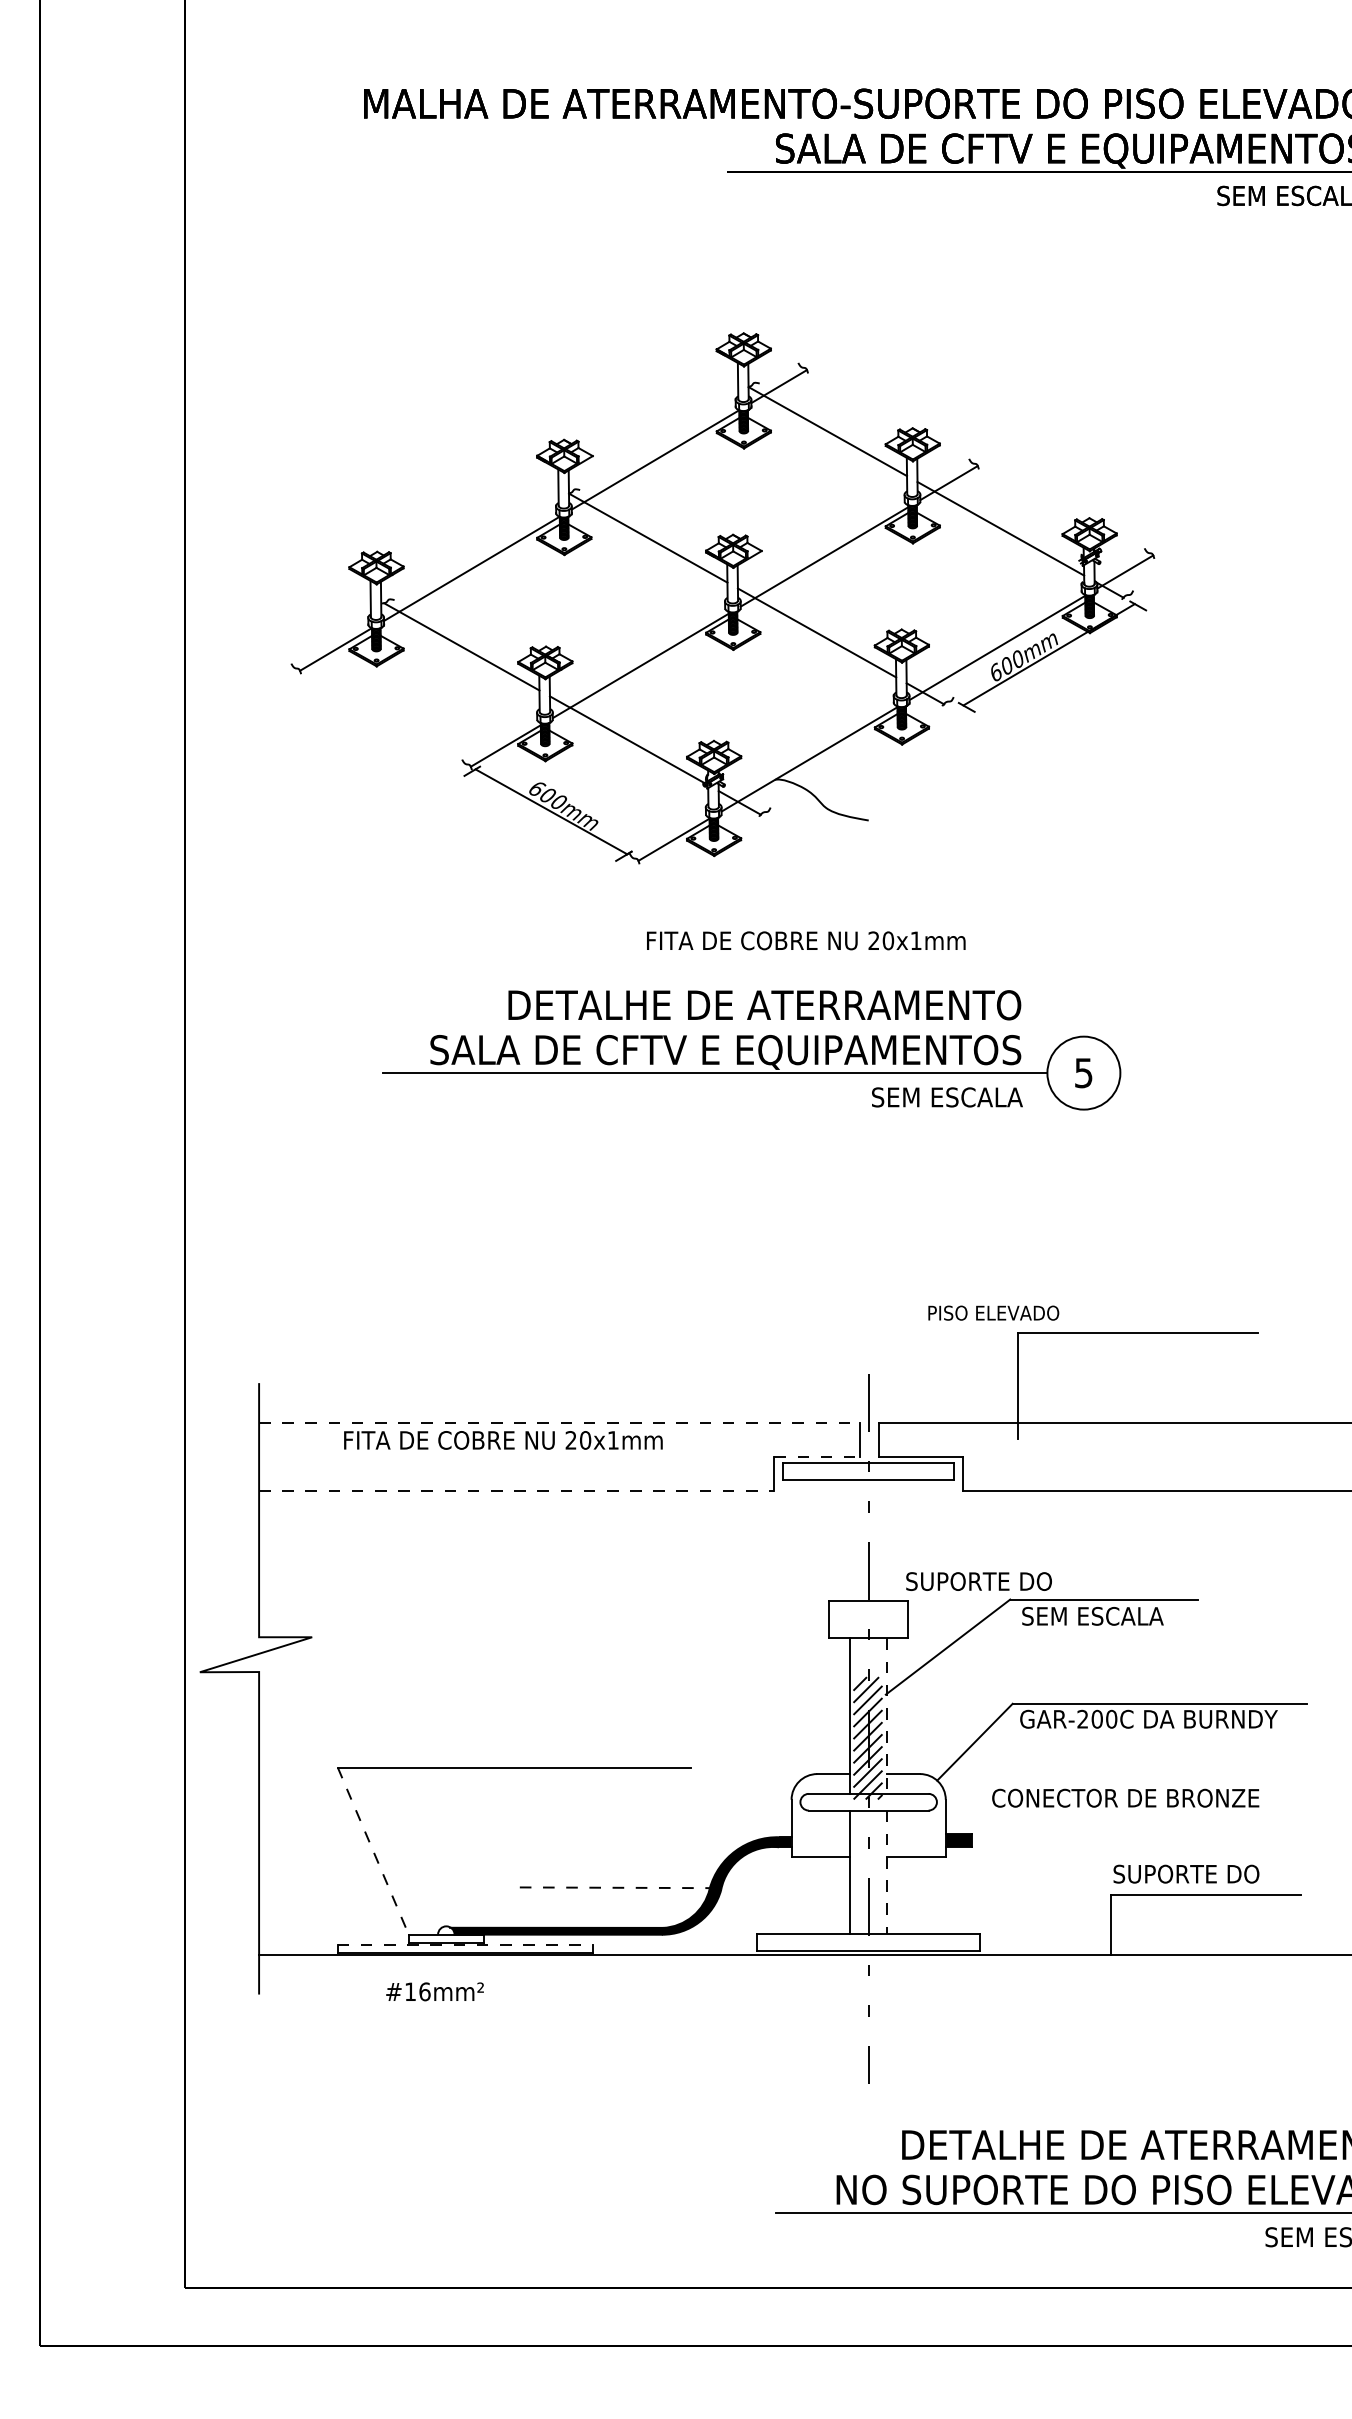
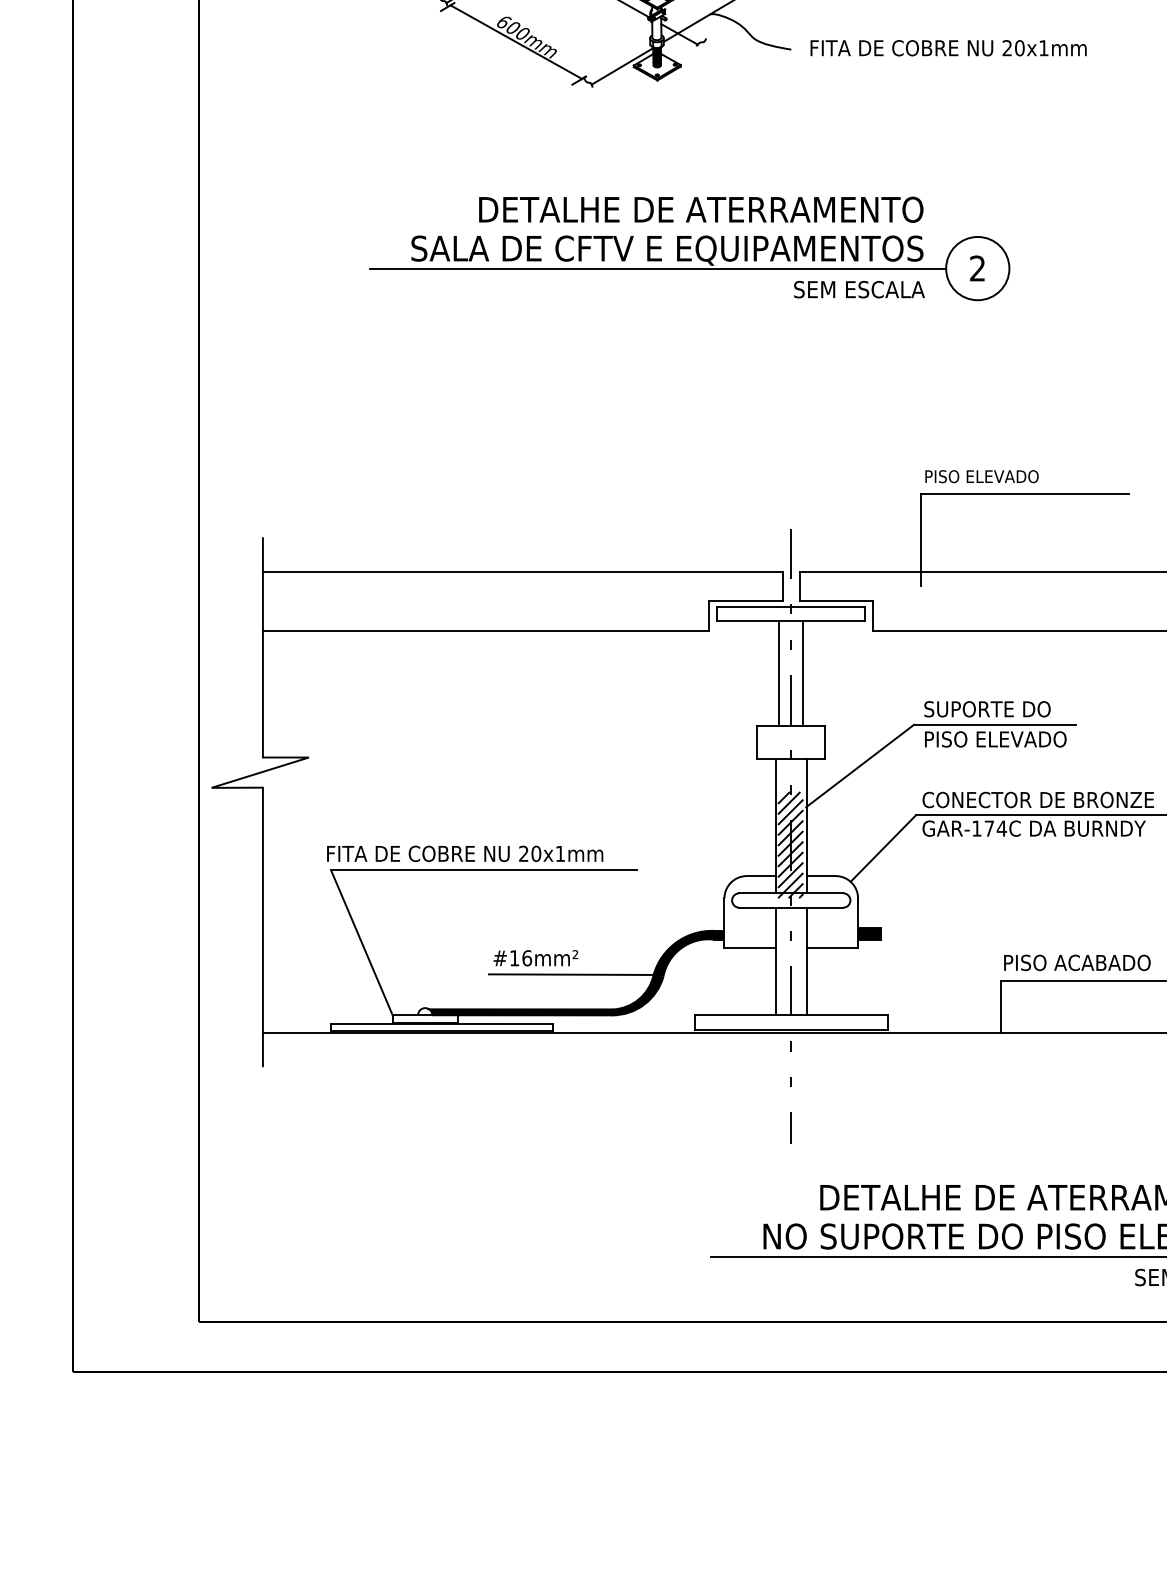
text: (806, 940) -> (948, 47), moved
text: (1083, 1073) -> (977, 268), 5 -> 2
text: (993, 1312) -> (981, 476), moved
line: (559, 1422) -> (523, 571), dashed -> solid
text: (503, 1440) -> (465, 853), moved
line: (816, 1457) -> (746, 601), dashed -> solid
line: (516, 1491) -> (486, 631), dashed -> solid
line: (854, 1540) -> (778, 673), added
line: (881, 1540) -> (802, 673), added
text: (978, 1581) -> (986, 709), moved
text: (1104, 1615) -> (995, 738), SEM ESCALA -> PISO ELEVADO
line: (887, 1716) -> (807, 826), dashed -> solid
text: (1097, 1718) -> (989, 827), GAR-200C -> GAR-174C
text: (1125, 1797) -> (1038, 799), moved
line: (373, 1851) -> (362, 943), dashed -> solid
line: (887, 1872) -> (807, 961), dashed -> solid
text: (1198, 1873) -> (1077, 962), SUPORTE DO -> PISO ACABADO
line: (614, 1887) -> (570, 974), dashed -> solid
line: (465, 1944) -> (441, 1023), dashed -> solid
text: (434, 1991) -> (535, 957), moved

